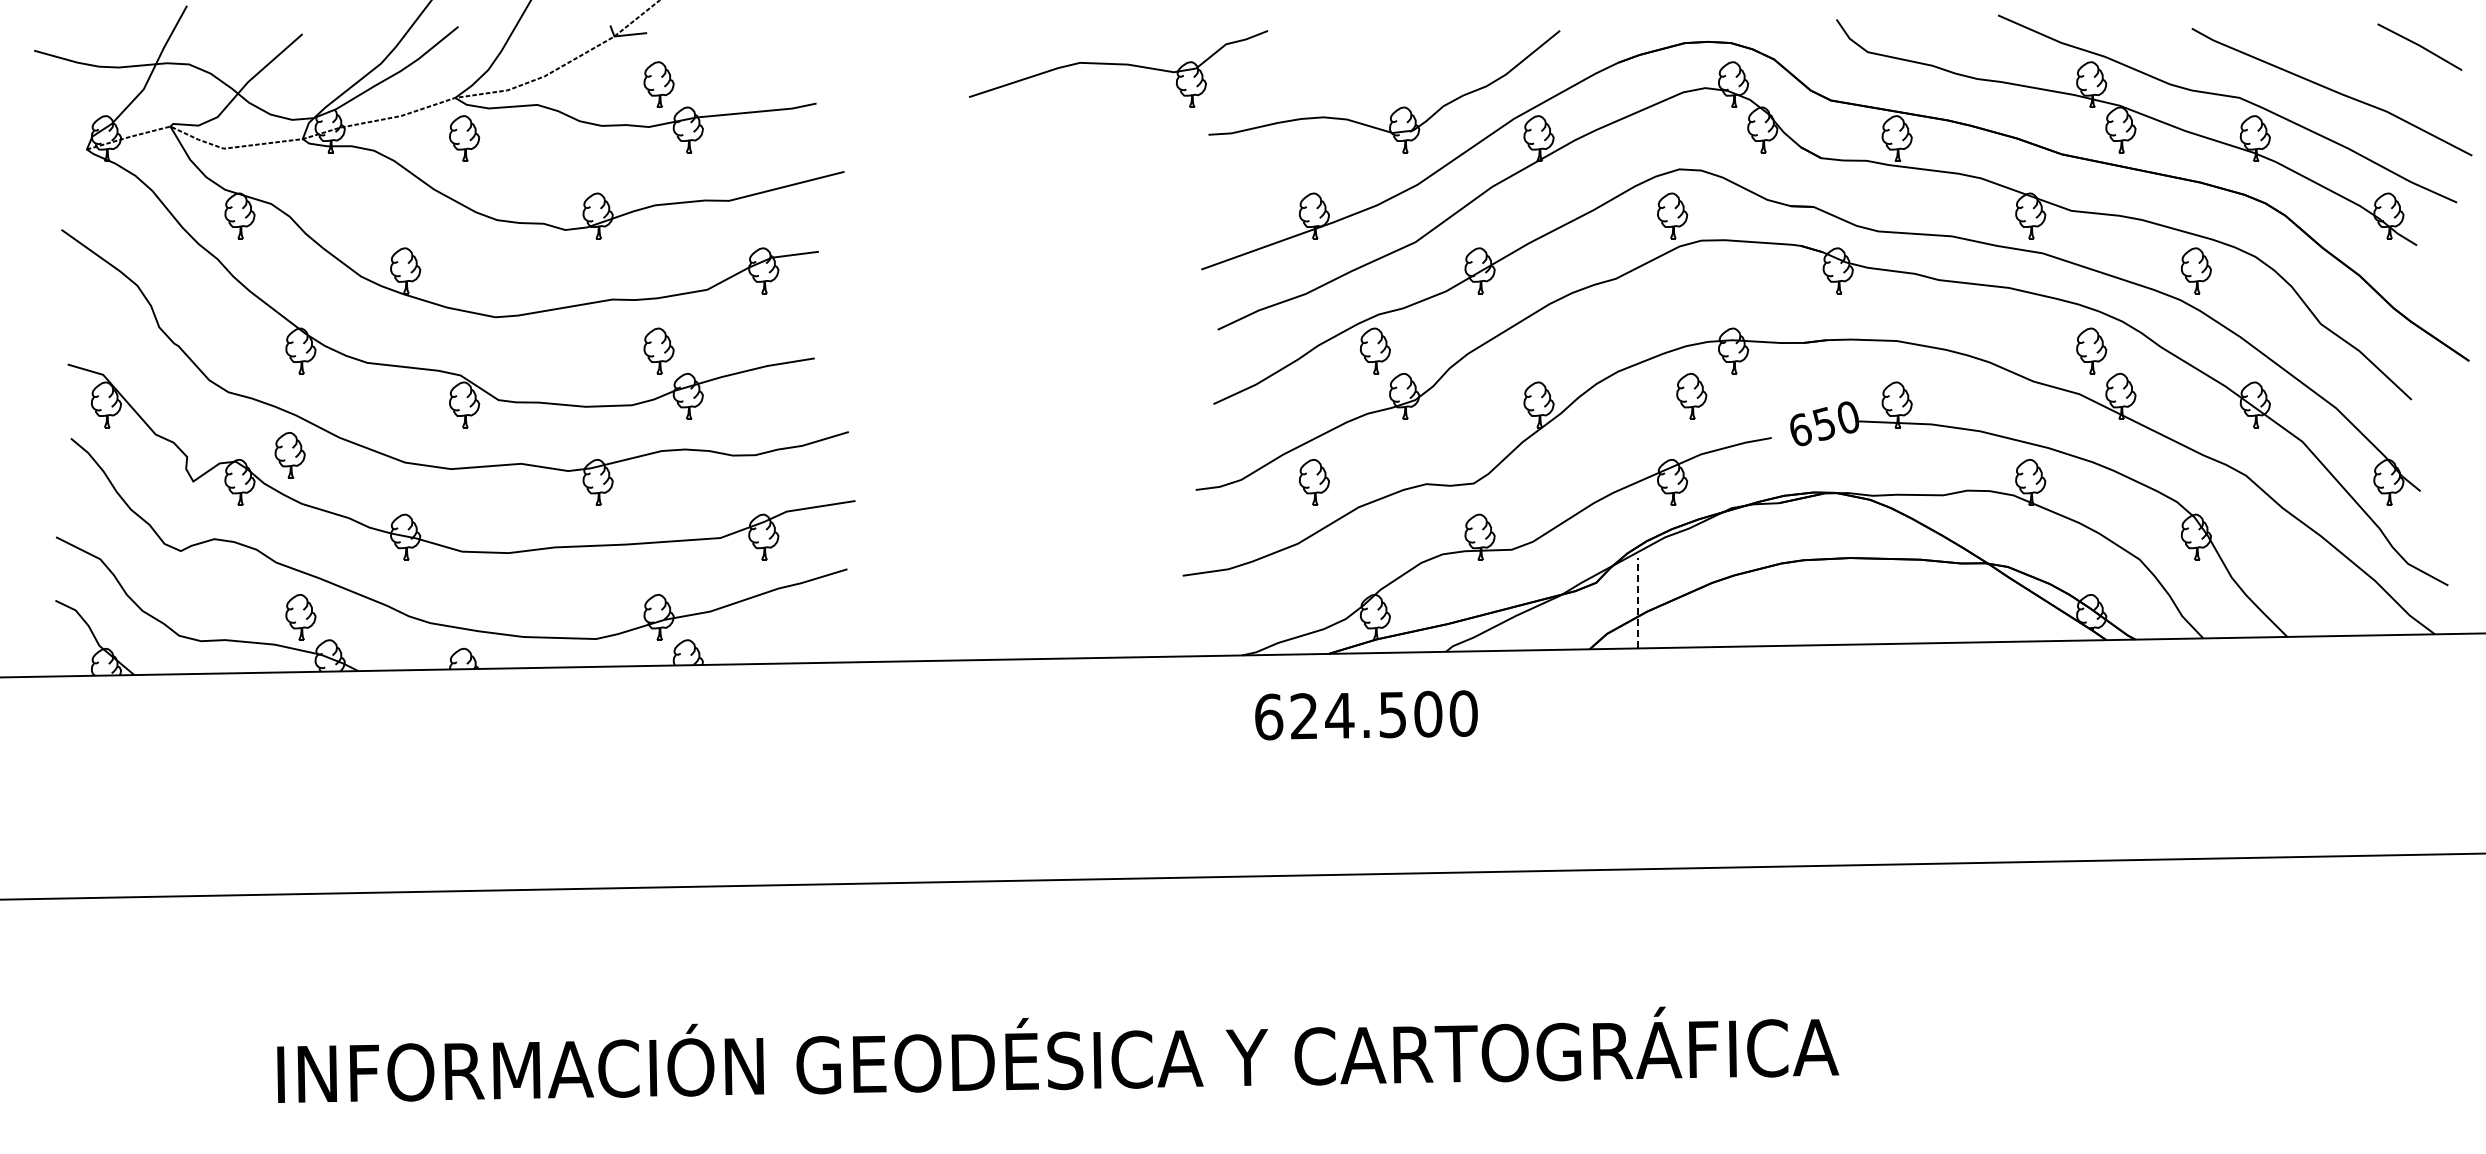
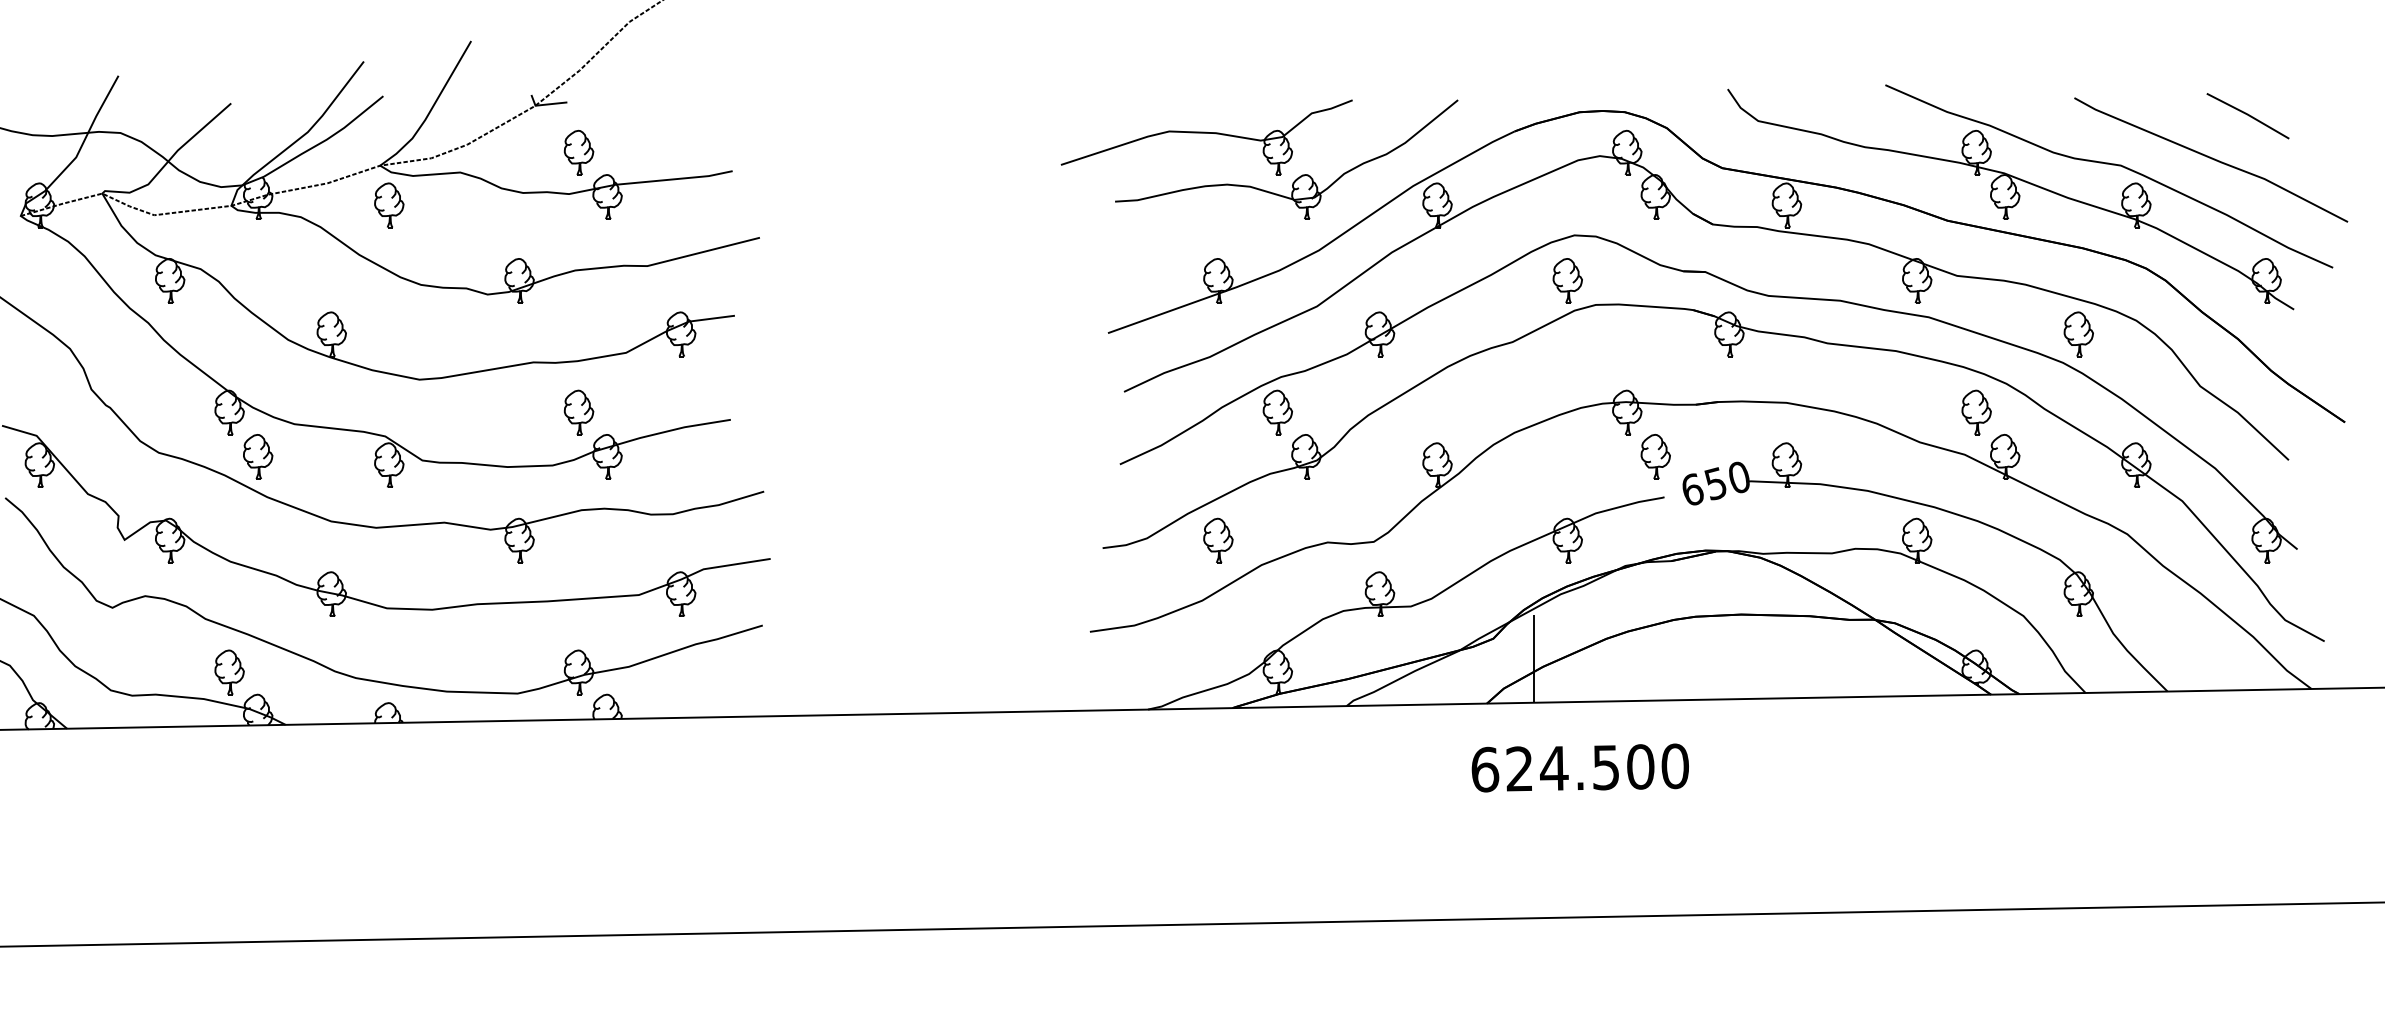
line: (2419, 46) -> (2247, 115), moved
part: (1118, 68) -> (1206, 136), moved
part: (1691, 395) -> (1655, 455), moved
part: (289, 455) -> (257, 456), moved
line: (1637, 602) -> (1533, 657), dashed -> solid
text: (1366, 715) -> (1580, 768), moved

